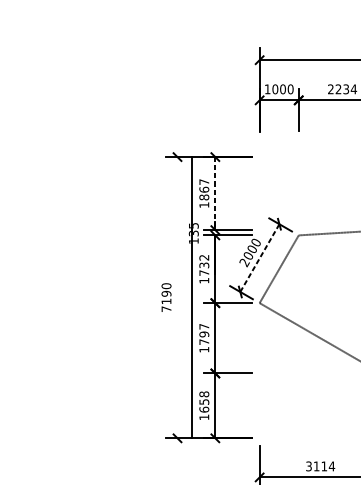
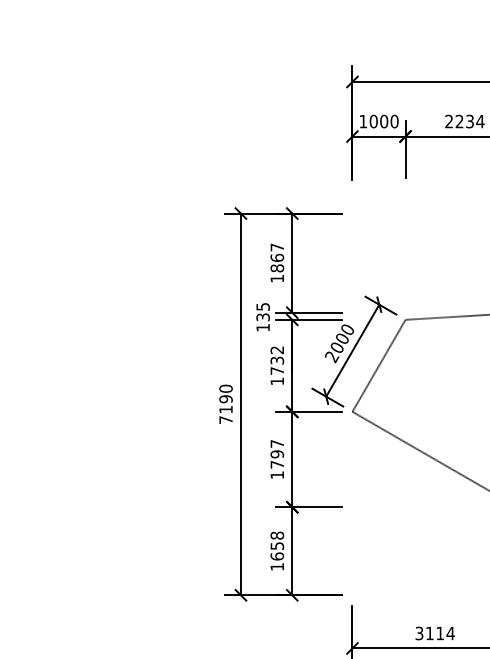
line: (215, 193) -> (292, 263), dashed -> solid
line: (260, 257) -> (353, 350), dashed -> solid
line: (191, 297) -> (240, 404), moved

